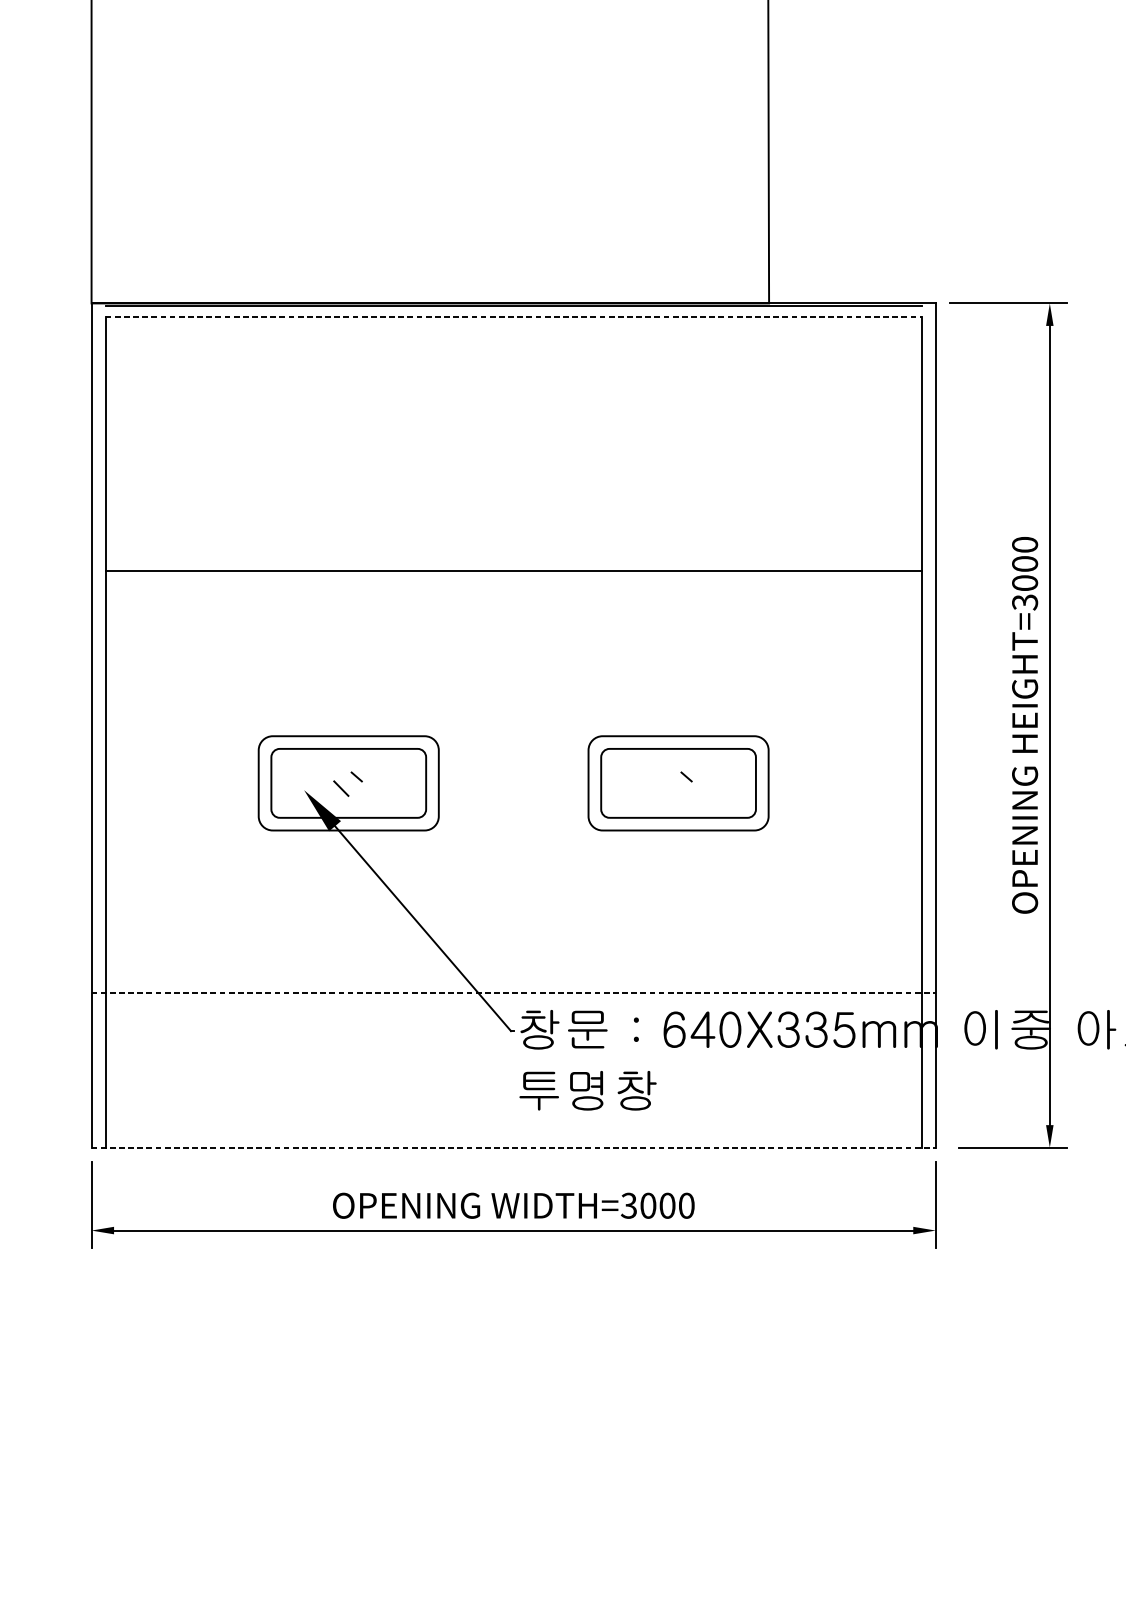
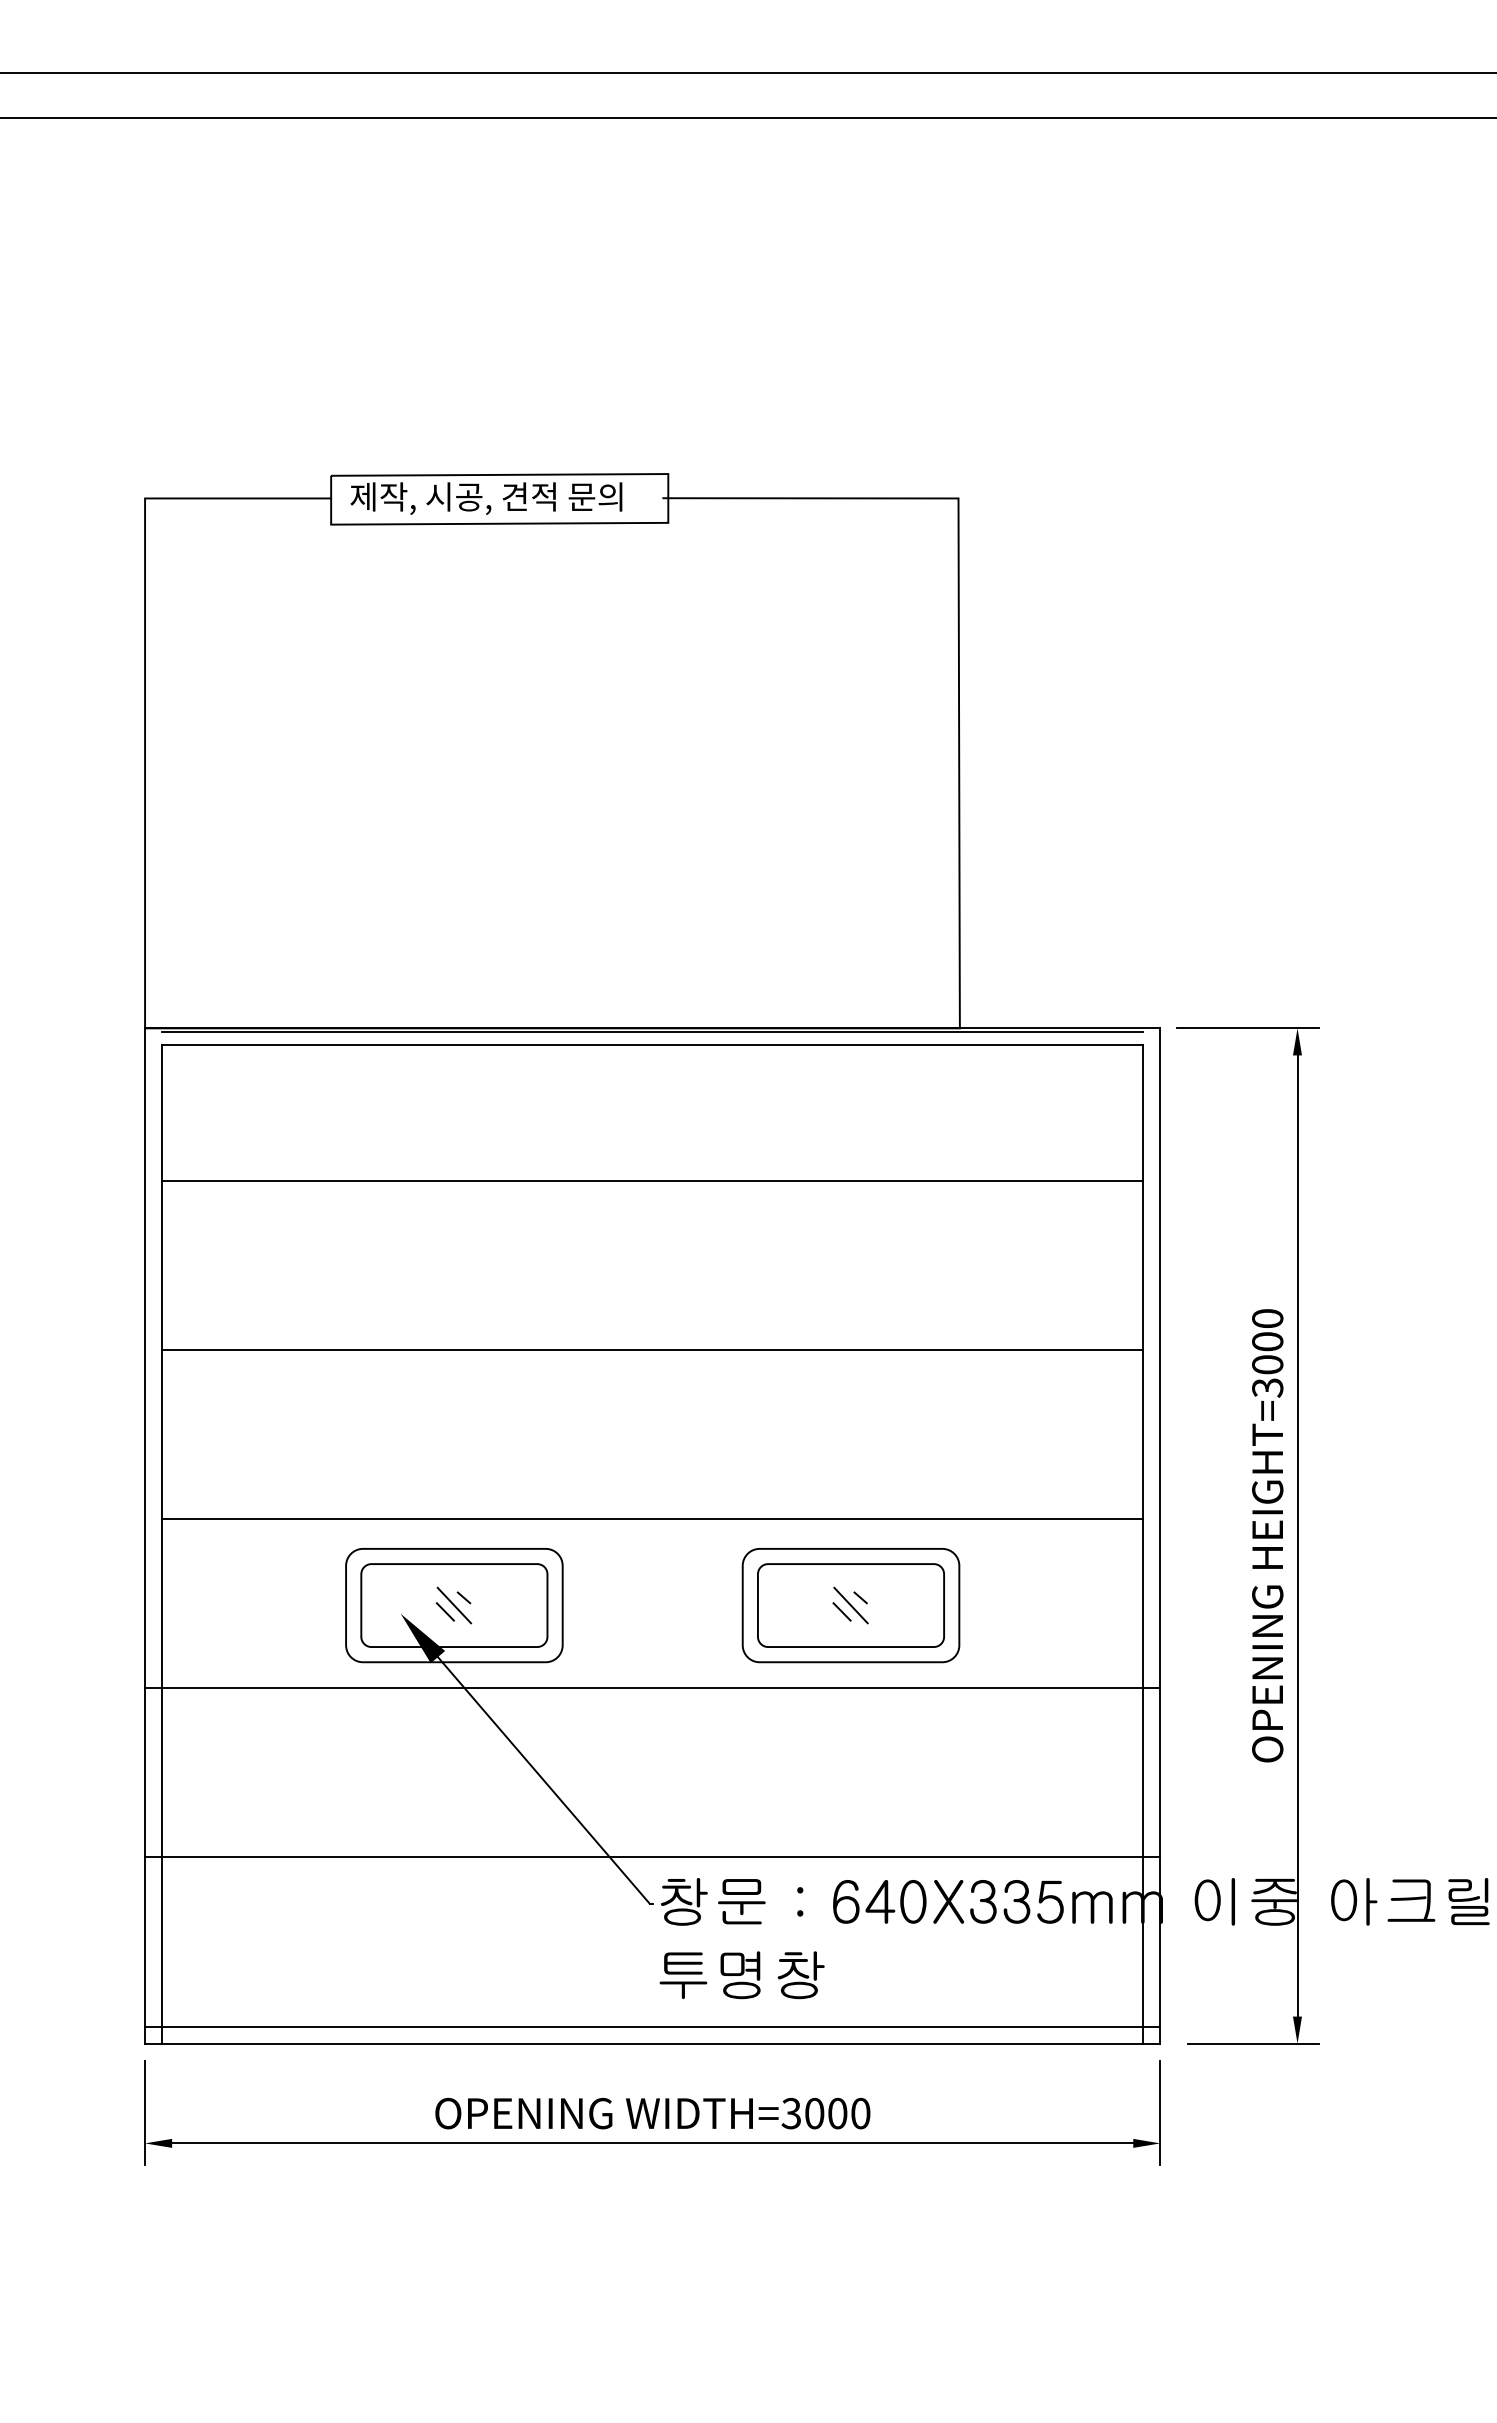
line: (513, 317) -> (652, 1045), dashed -> solid
line: (513, 429) -> (652, 1180), added
line: (513, 711) -> (652, 1519), added
line: (348, 783) -> (454, 1605), added
line: (678, 783) -> (850, 1605), added
line: (670, 788) -> (841, 1611), added
line: (513, 852) -> (652, 1688), added
line: (513, 992) -> (652, 1857), dashed -> solid
line: (513, 1133) -> (652, 2026), added
line: (513, 1147) -> (652, 2043), dashed -> solid

